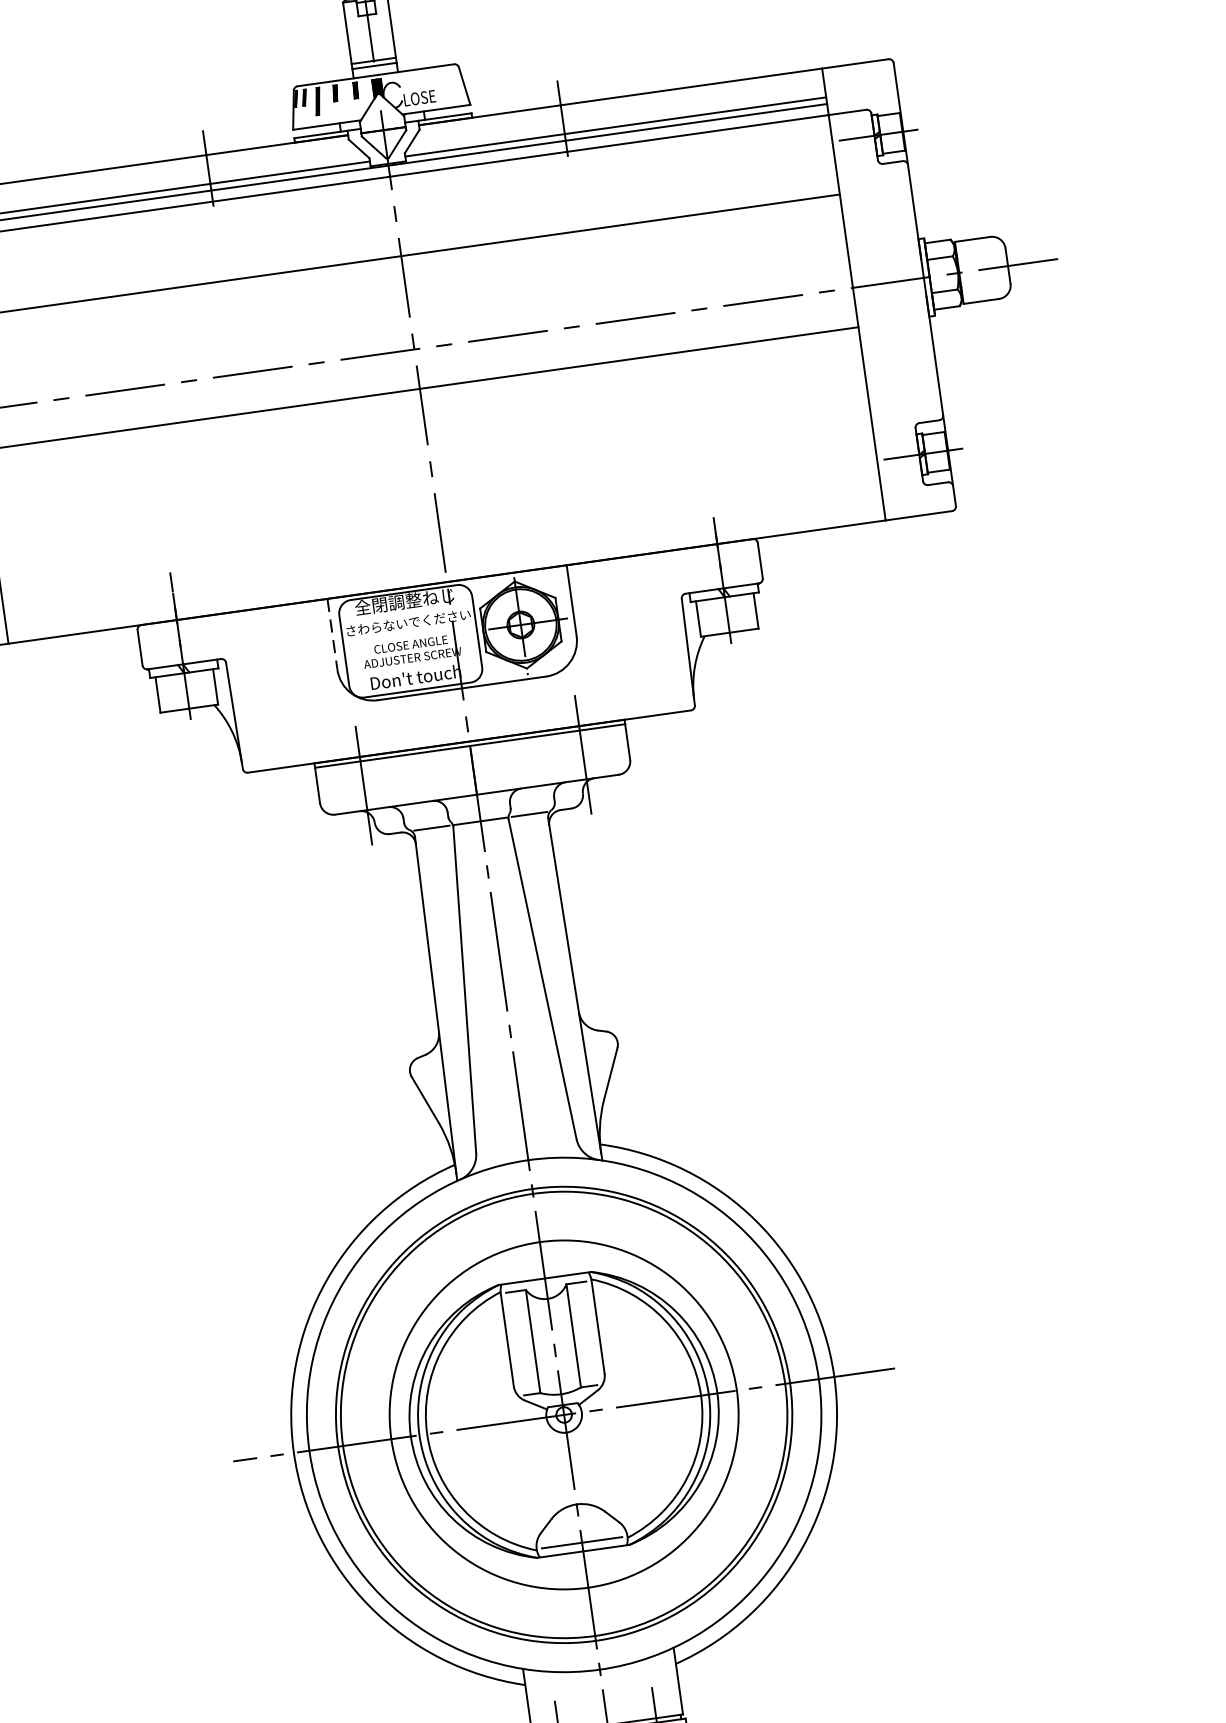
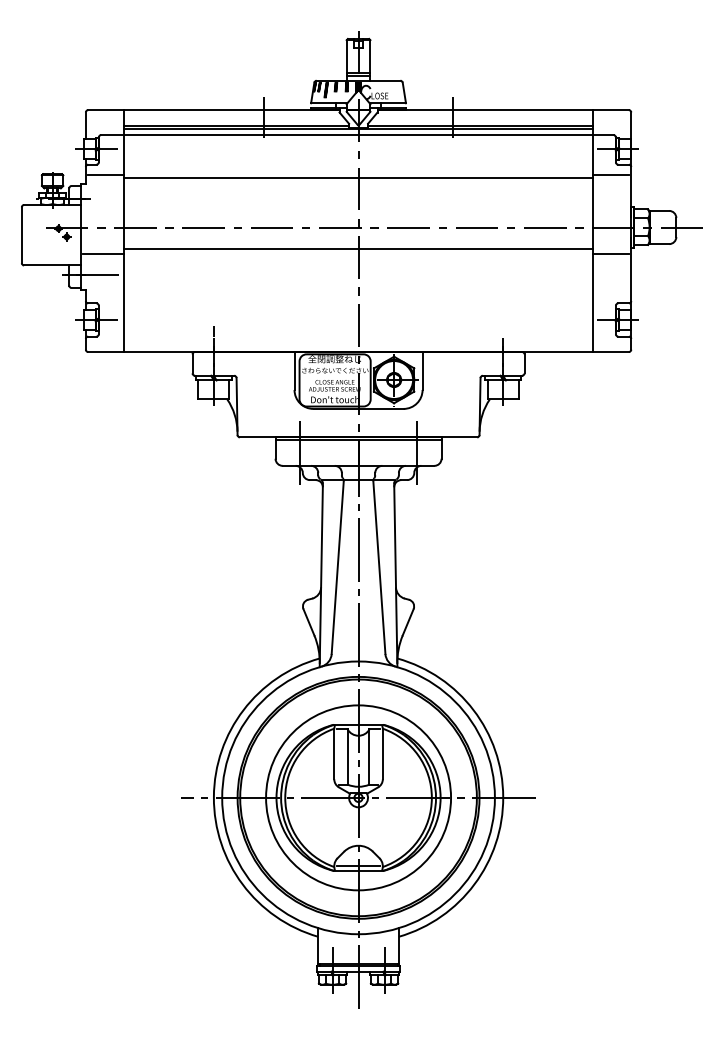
line: (871, 184) -> (610, 174), added
line: (891, 331) -> (610, 253), added
line: (332, 635) -> (294, 371), dashed -> solid

